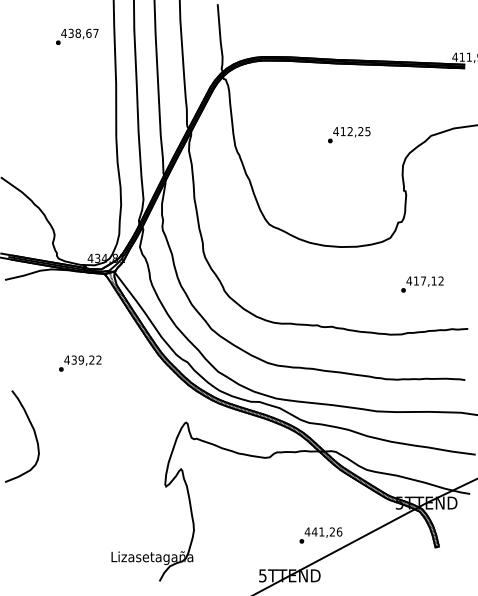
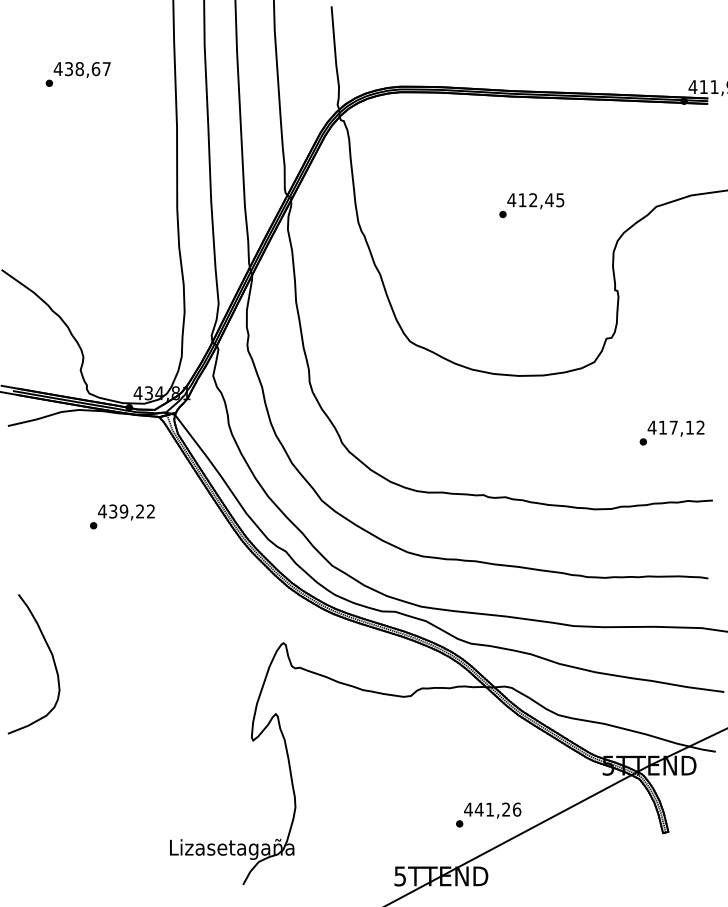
text: (77, 36) -> (78, 73), moved
text: (360, 131) -> (548, 200), 412,25 -> 412,45
text: (422, 284) -> (672, 432), moved
text: (80, 363) -> (122, 516), moved

